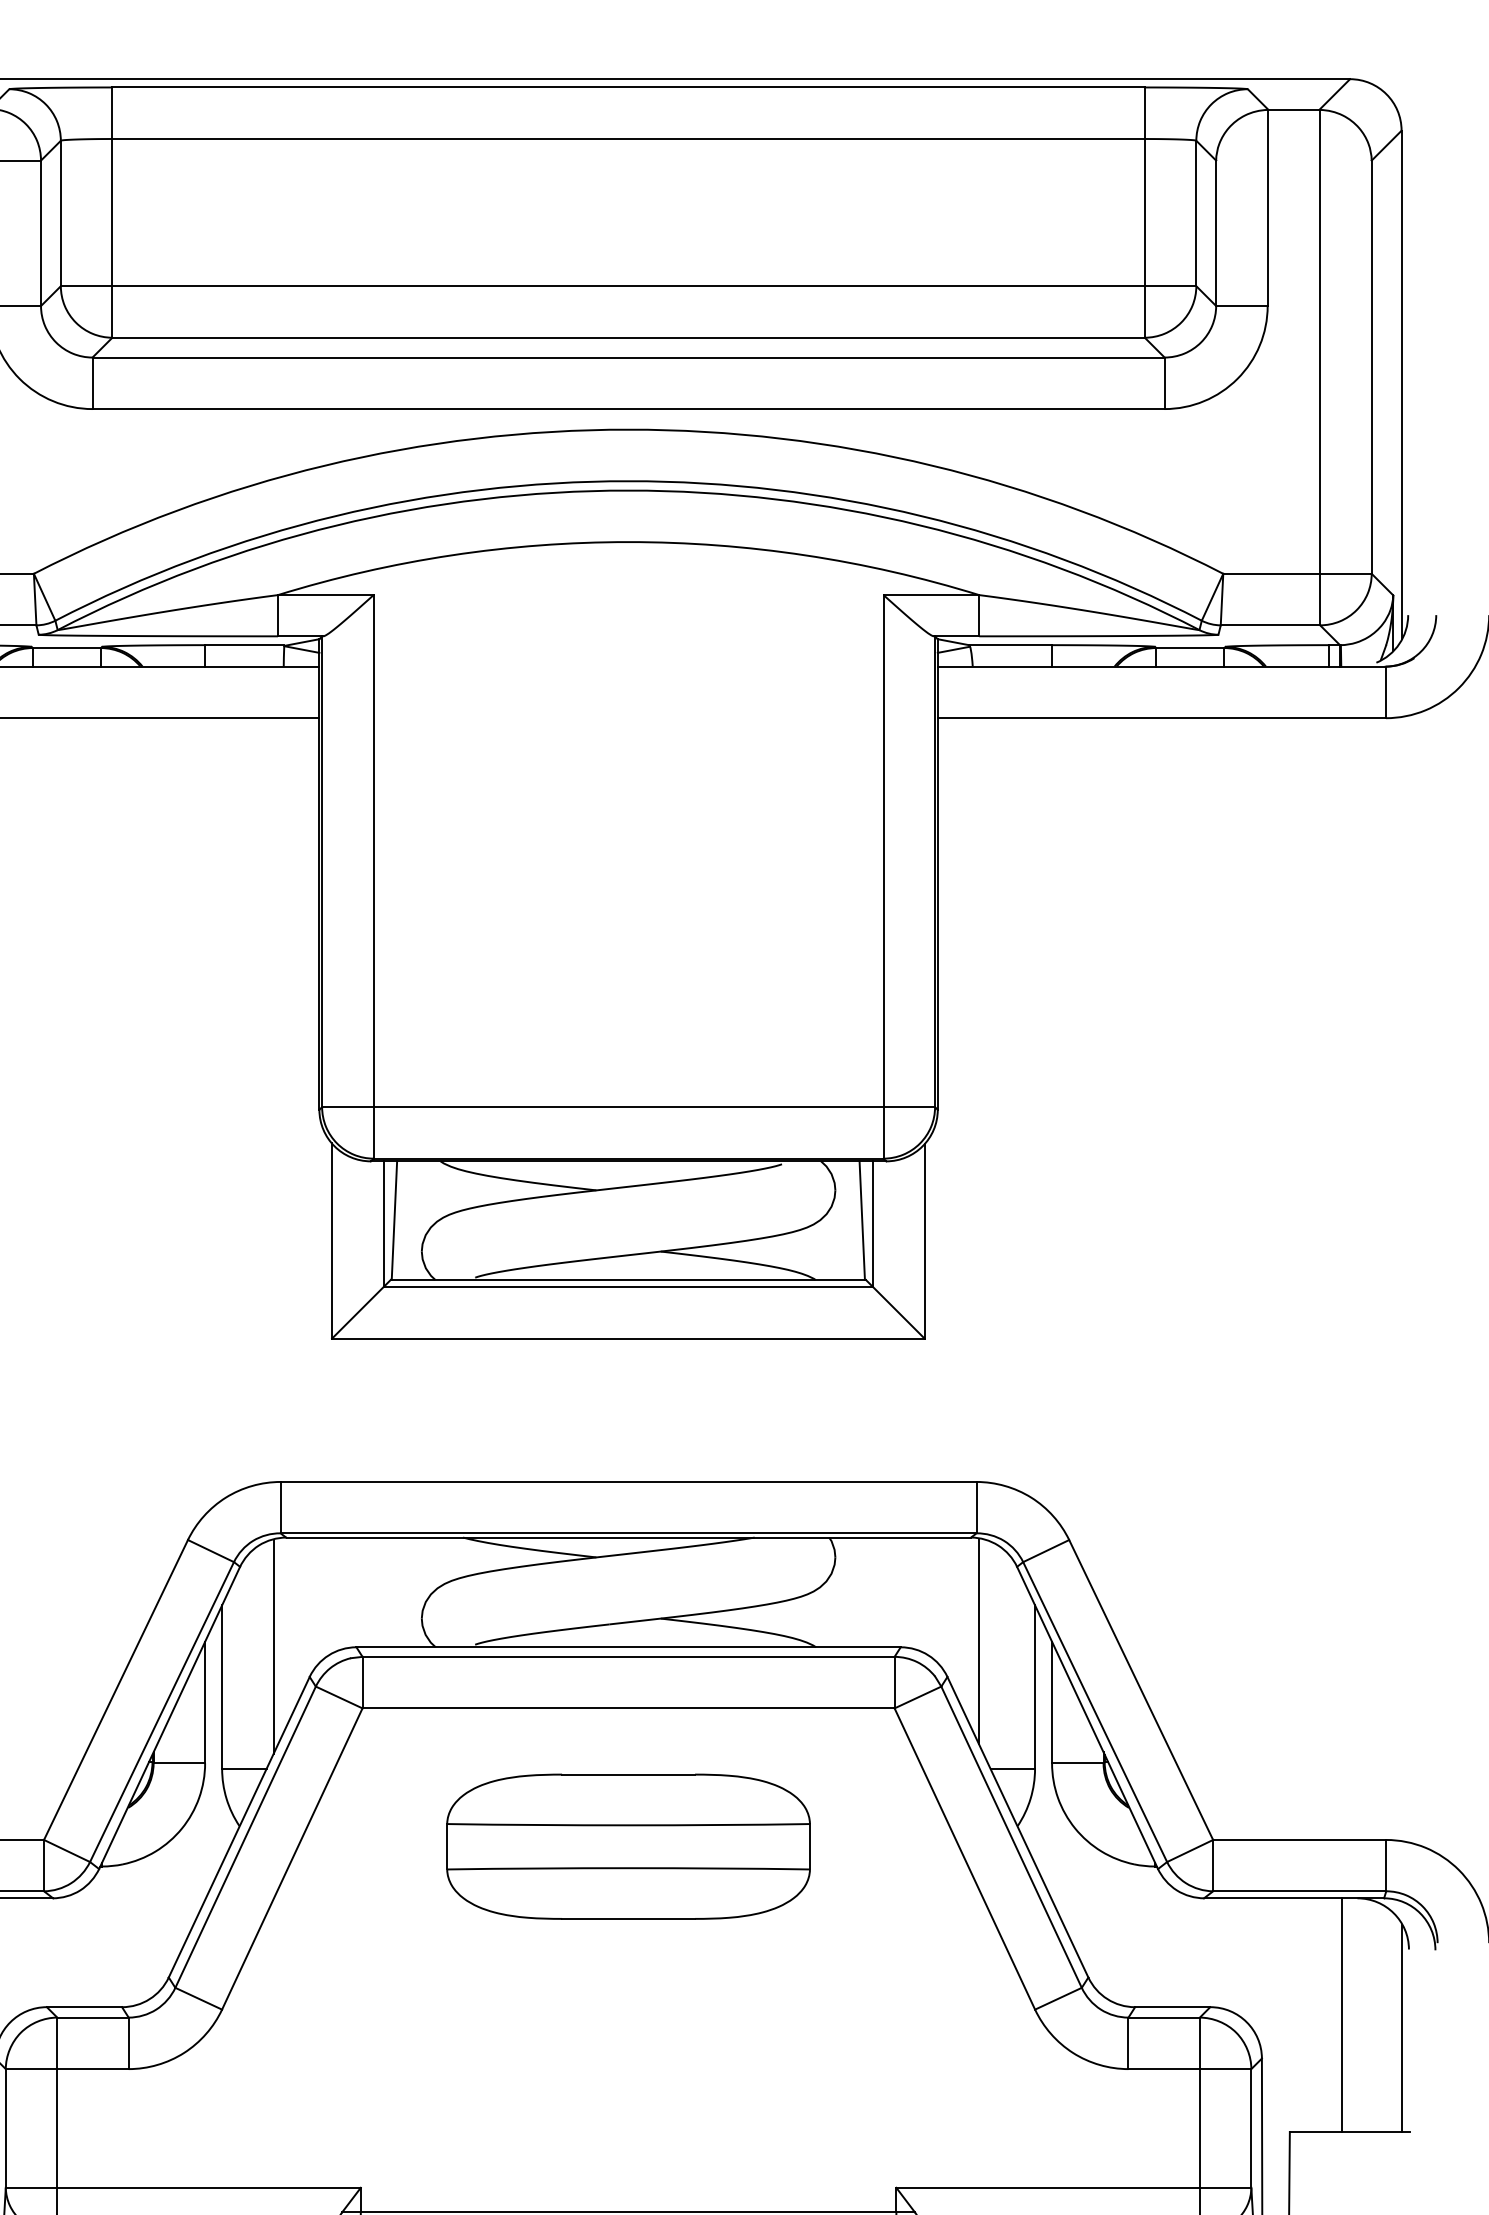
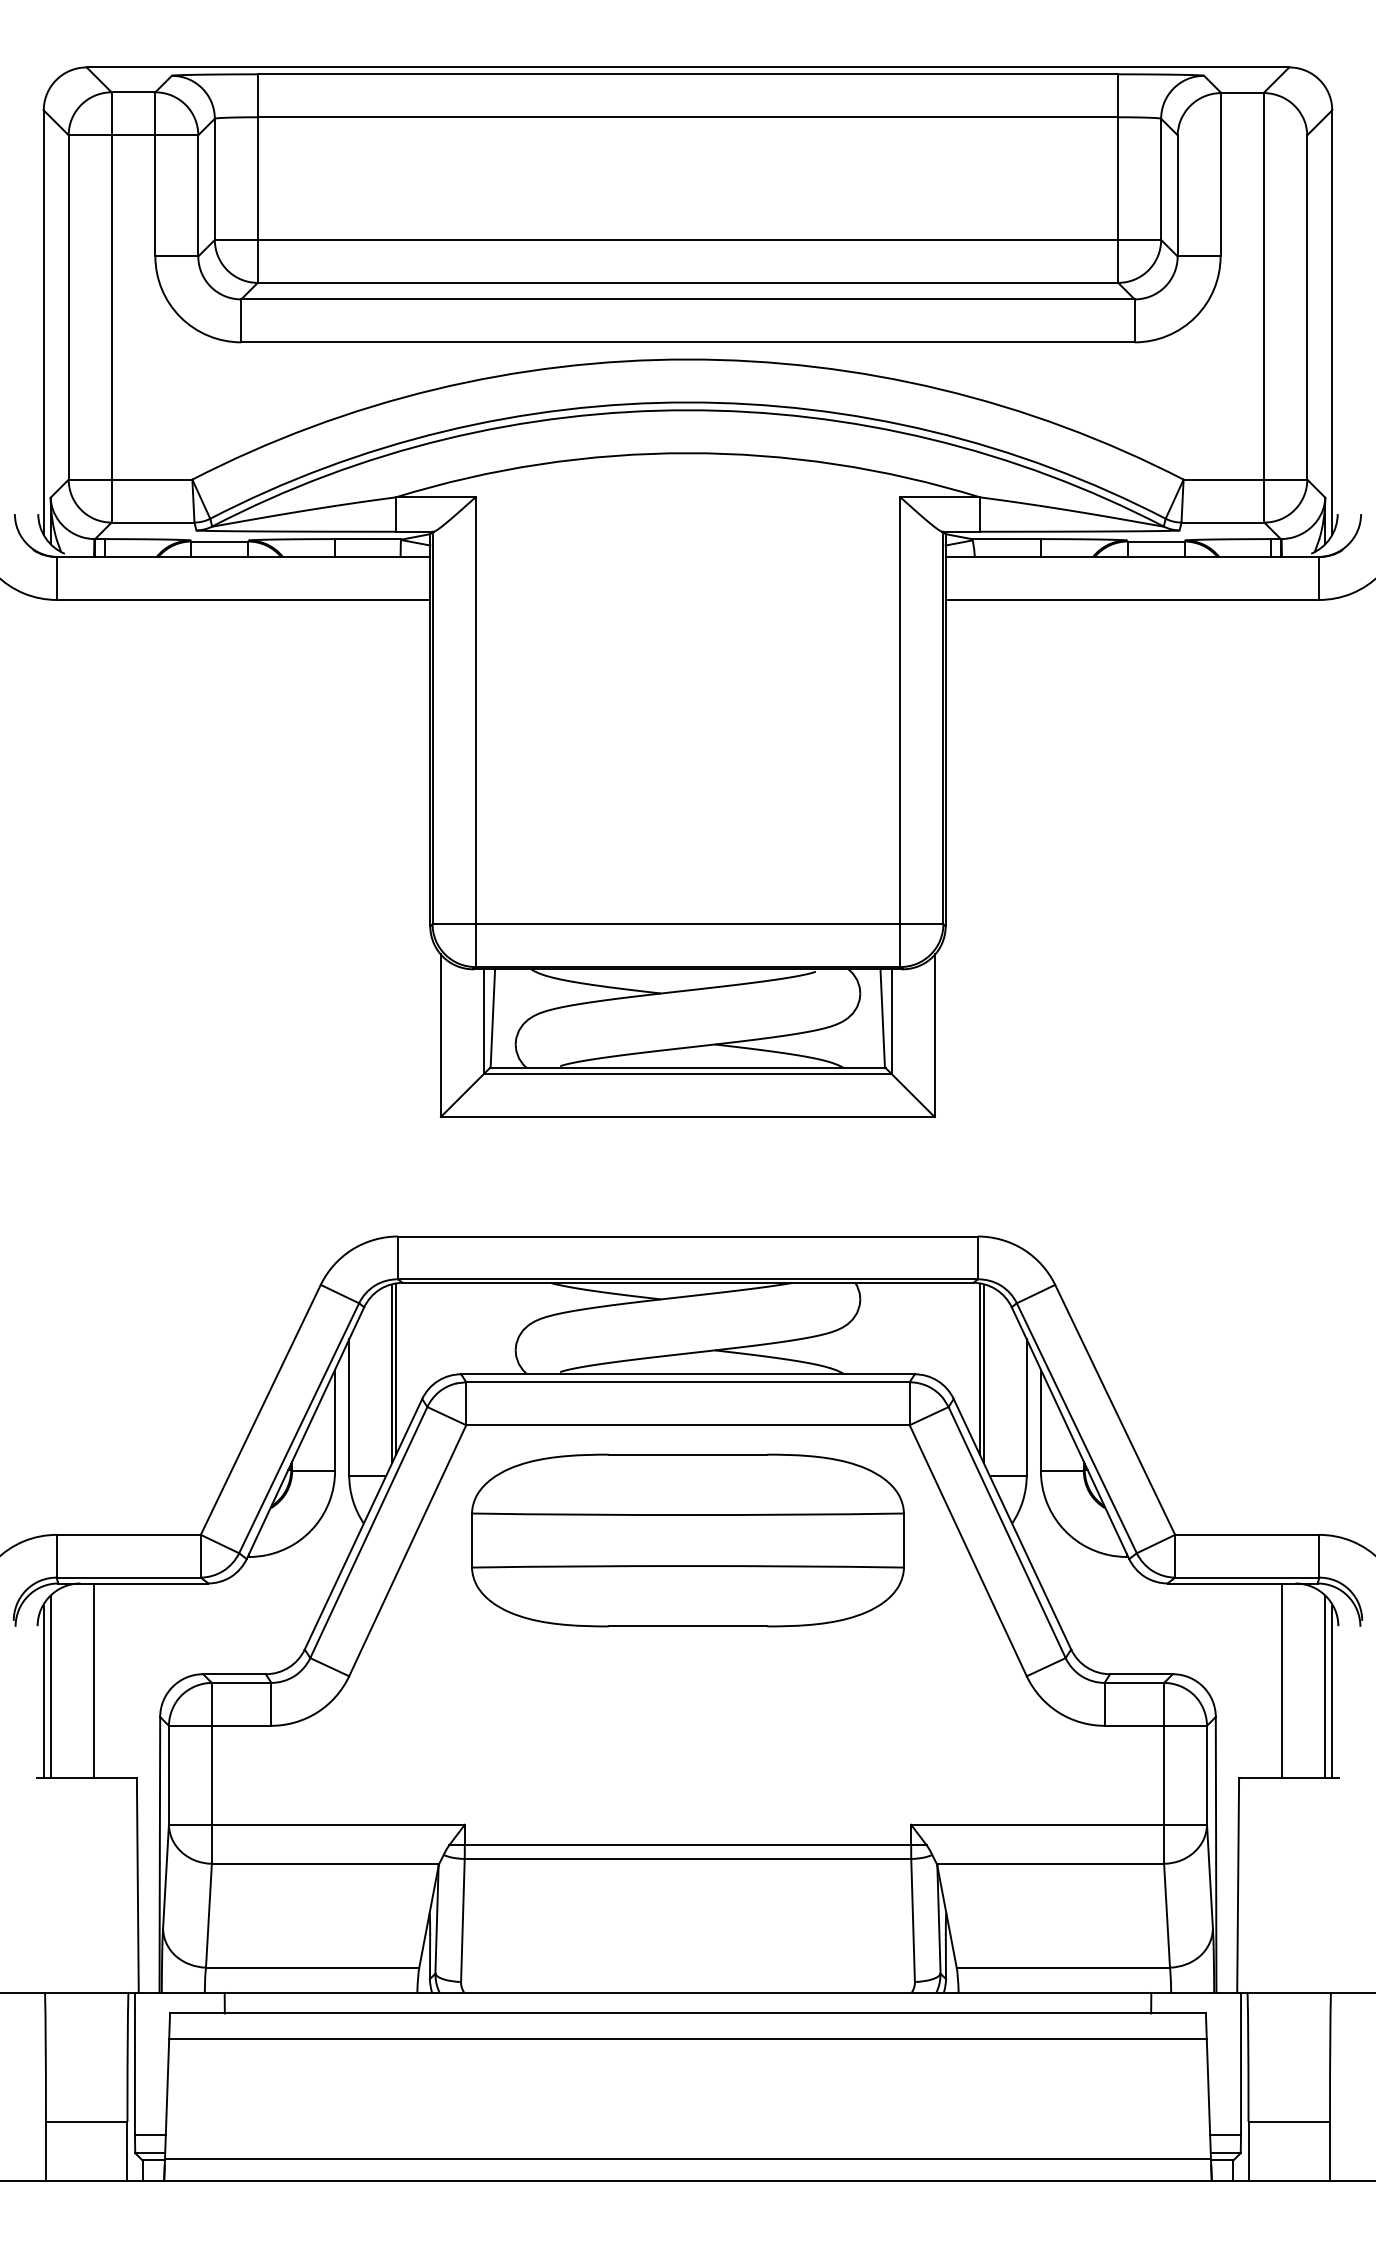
line: (277, 1641) -> (395, 1369), added
line: (983, 1646) -> (983, 1373), added
part: (628, 1846) -> (687, 1540), size x1.43
line: (1393, 2021) -> (1325, 1686), added

